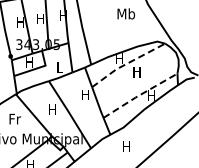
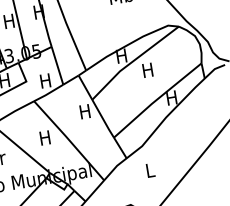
line: (127, 63) -> (133, 60), dashed -> solid
text: (59, 67) -> (45, 80), L -> H
line: (139, 95) -> (156, 100), dashed -> solid
text: (126, 146) -> (150, 170), H -> L

